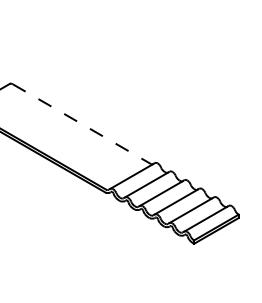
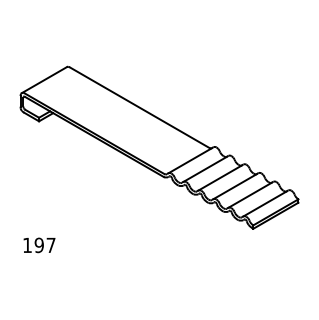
line: (81, 123) -> (139, 107), dashed -> solid

